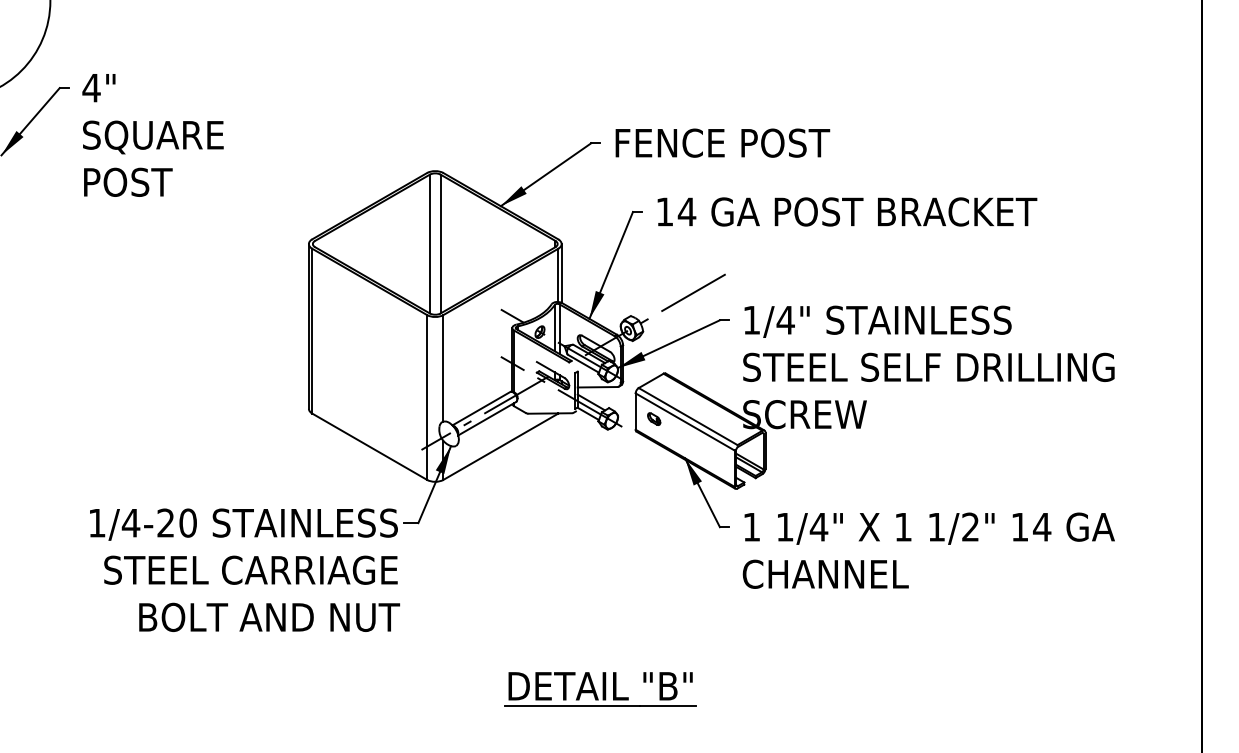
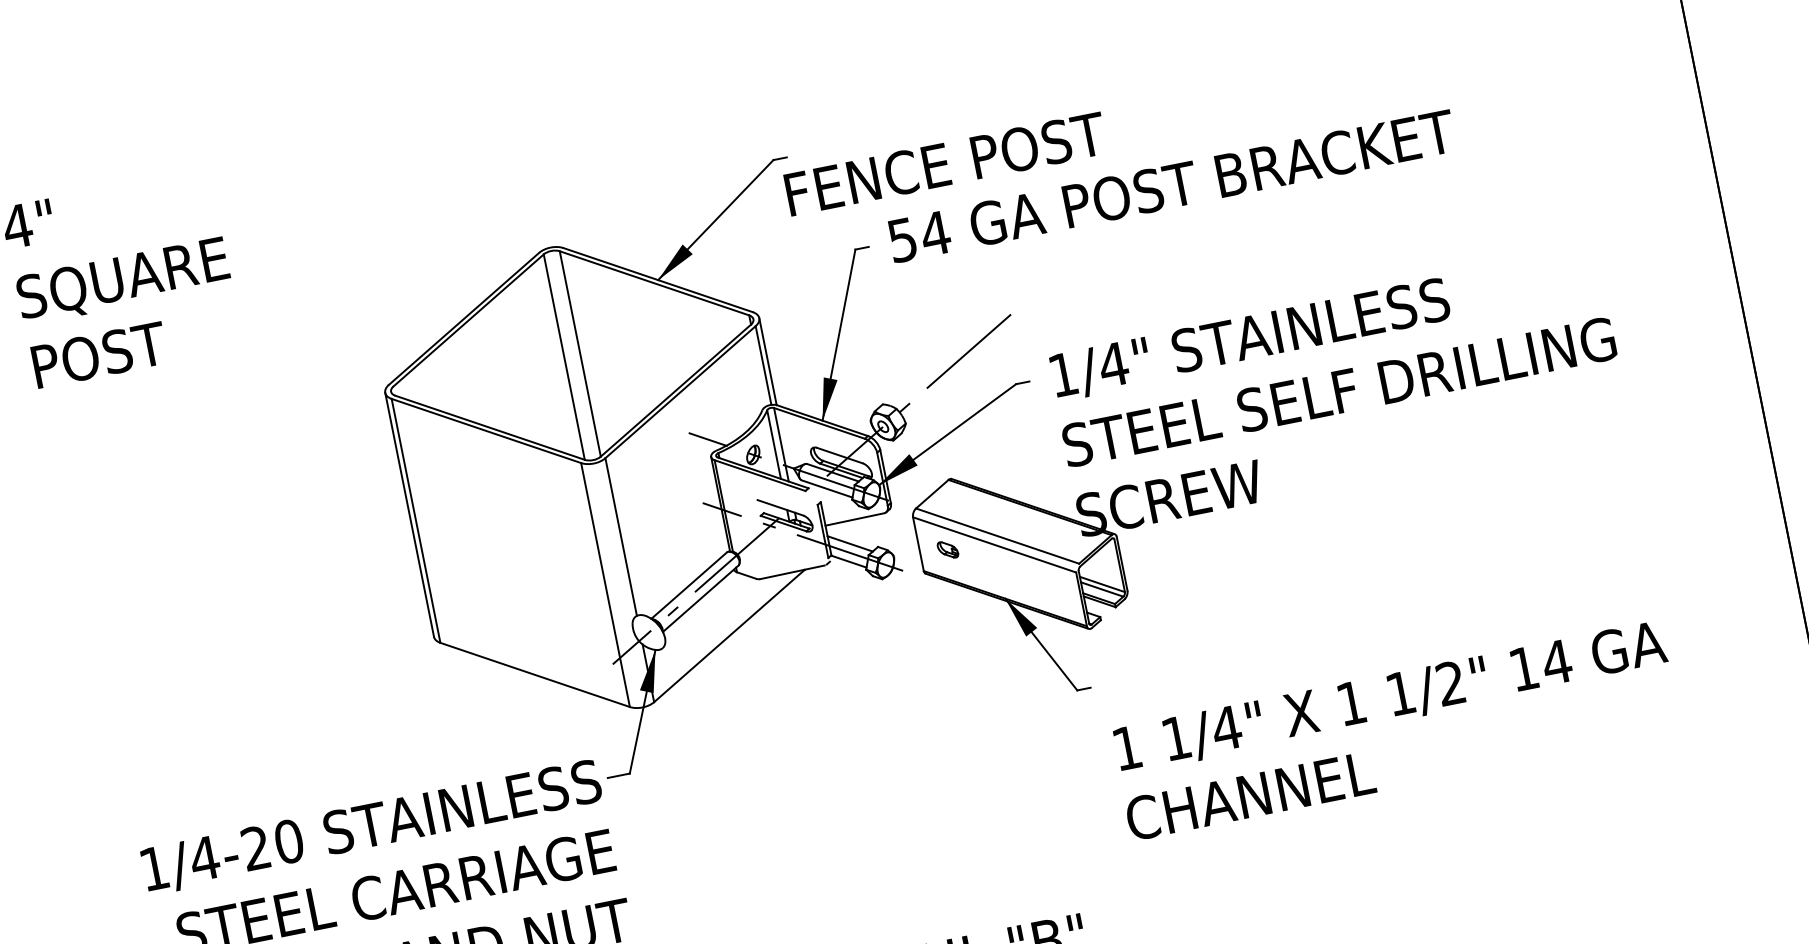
text: (722, 142) -> (945, 163), moved
text: (664, 211) -> (901, 239), 14 -> 54
text: (928, 550) -> (1395, 730), moved

